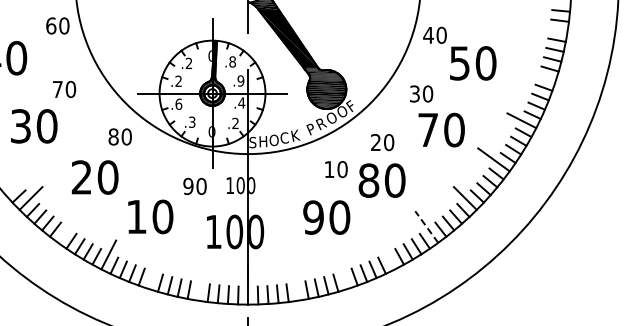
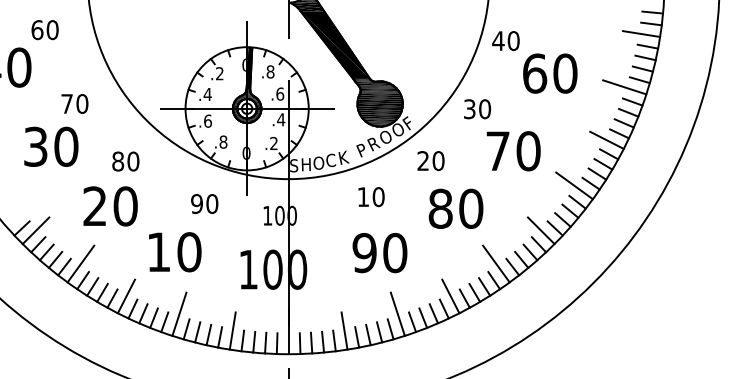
text: (57, 25) -> (44, 29), moved
line: (551, 28) -> (641, 33), added
text: (459, 63) -> (534, 73), 50 -> 60
line: (536, 75) -> (624, 87), added
text: (178, 80) -> (207, 93), .2 -> .4
text: (240, 80) -> (279, 93), .9 -> .6
text: (421, 93) -> (477, 108), moved
text: (191, 121) -> (222, 141), .3 -> .8
text: (34, 126) -> (51, 147), moved
text: (119, 136) -> (124, 160), moved
text: (382, 142) -> (430, 160), moved
text: (336, 169) -> (371, 197), moved
text: (381, 180) -> (455, 208), moved
text: (194, 186) -> (204, 204), moved
line: (69, 226) -> (80, 263), added
line: (426, 227) -> (496, 264), dashed -> solid
line: (387, 254) -> (450, 295), added
line: (154, 269) -> (179, 313), added
line: (342, 269) -> (398, 313), added
line: (199, 284) -> (231, 330), added
line: (295, 284) -> (343, 330), added

